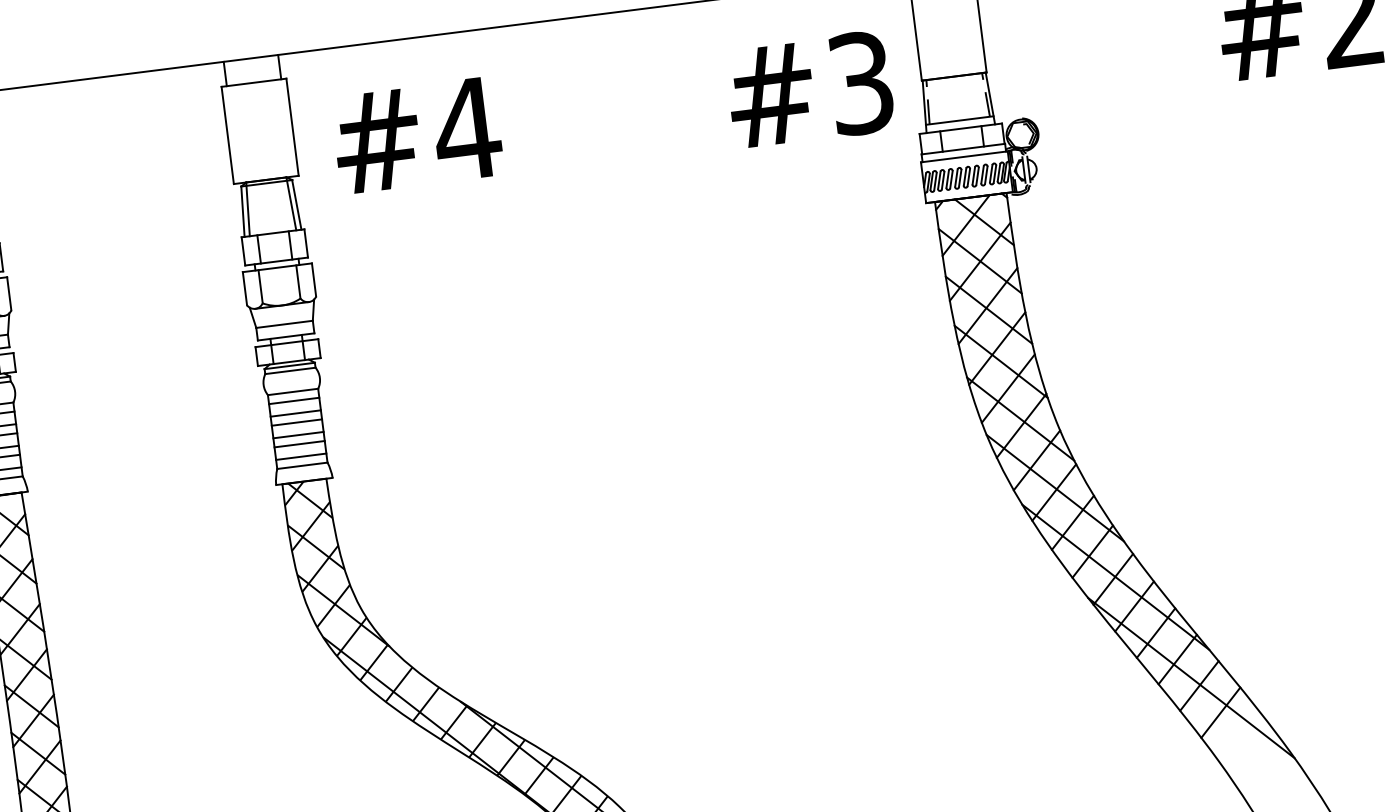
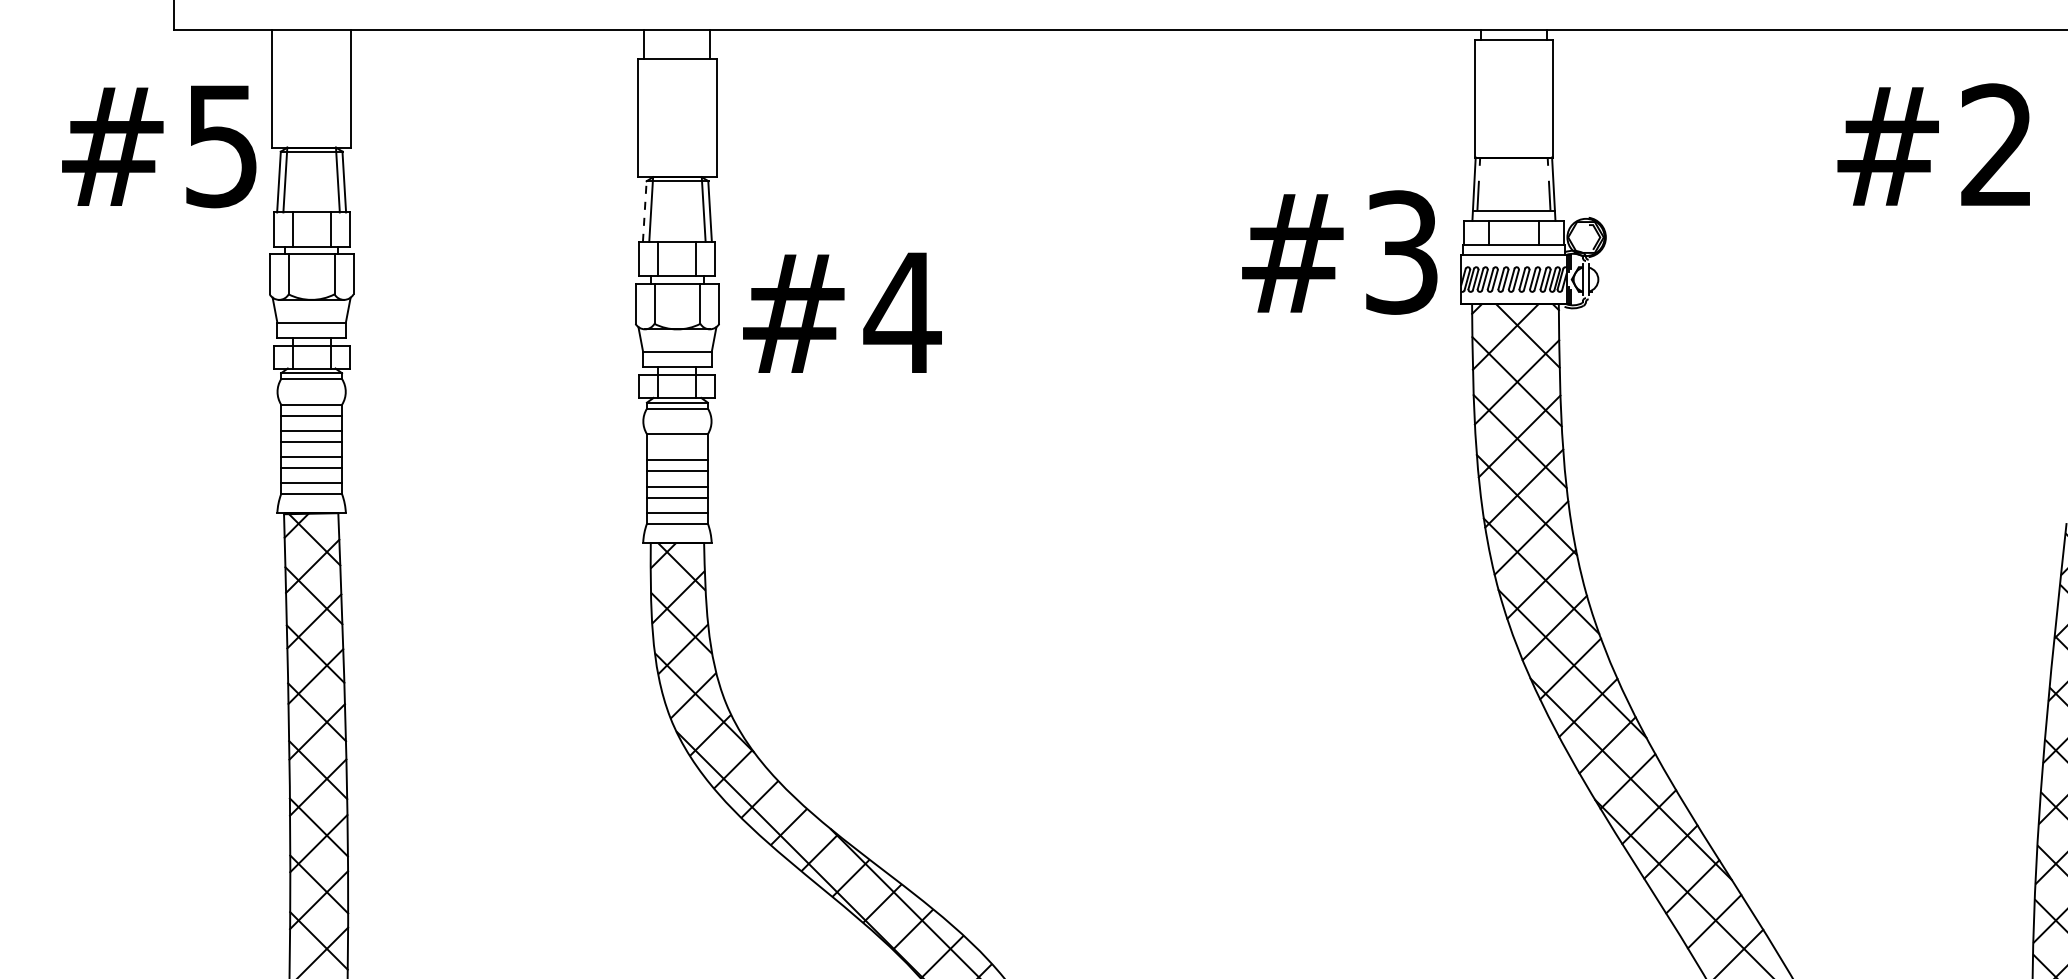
text: (809, 89) -> (1339, 252), moved
text: (417, 135) -> (842, 312), moved
line: (242, 211) -> (644, 211), solid -> dashed
line: (293, 401) -> (676, 445), removed

